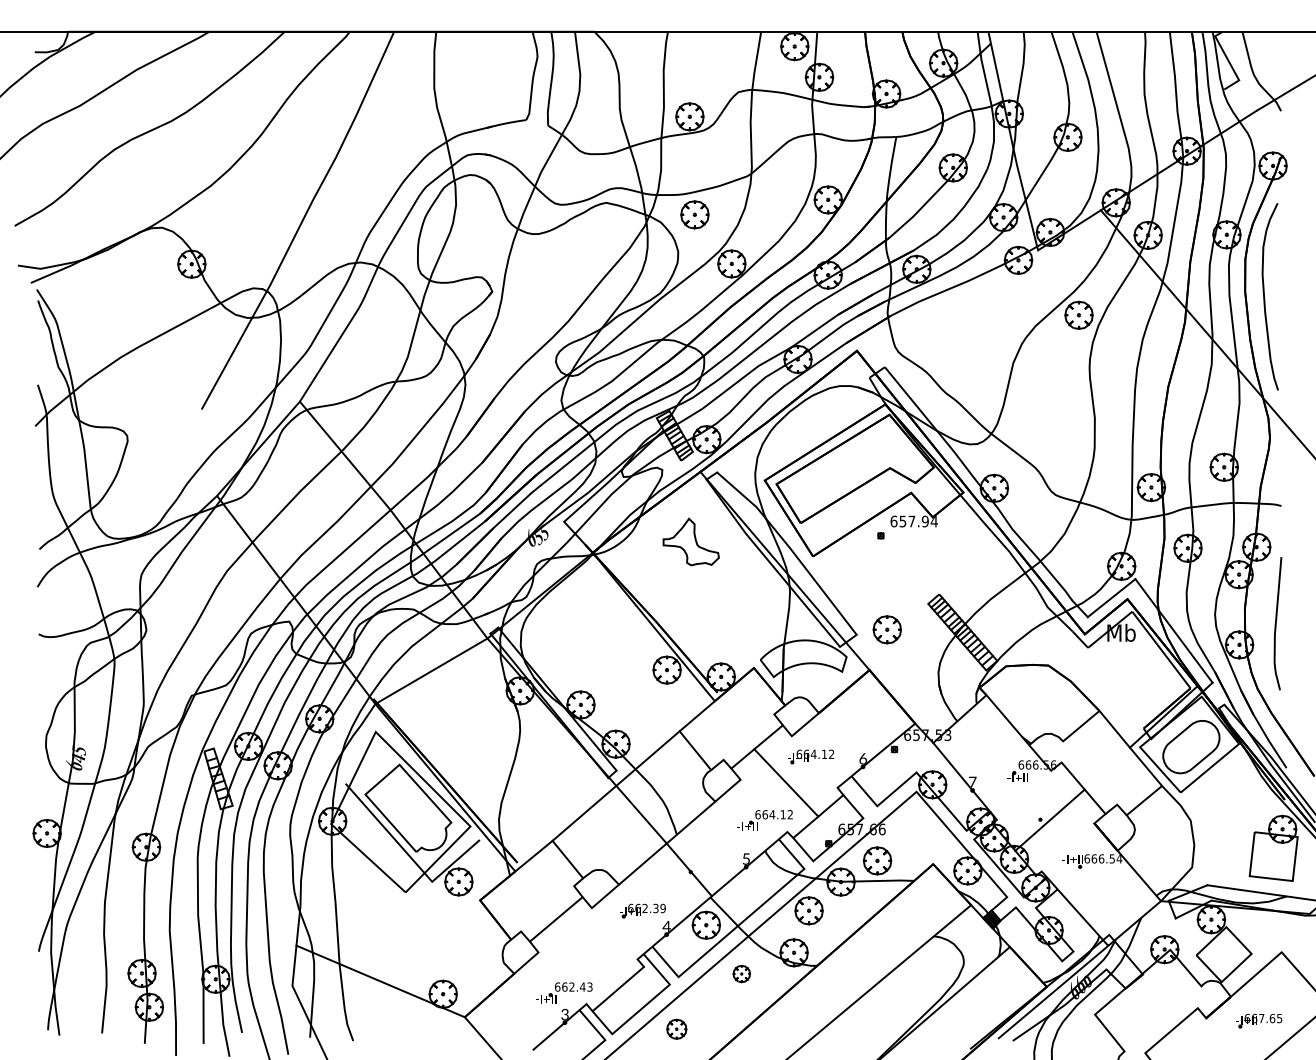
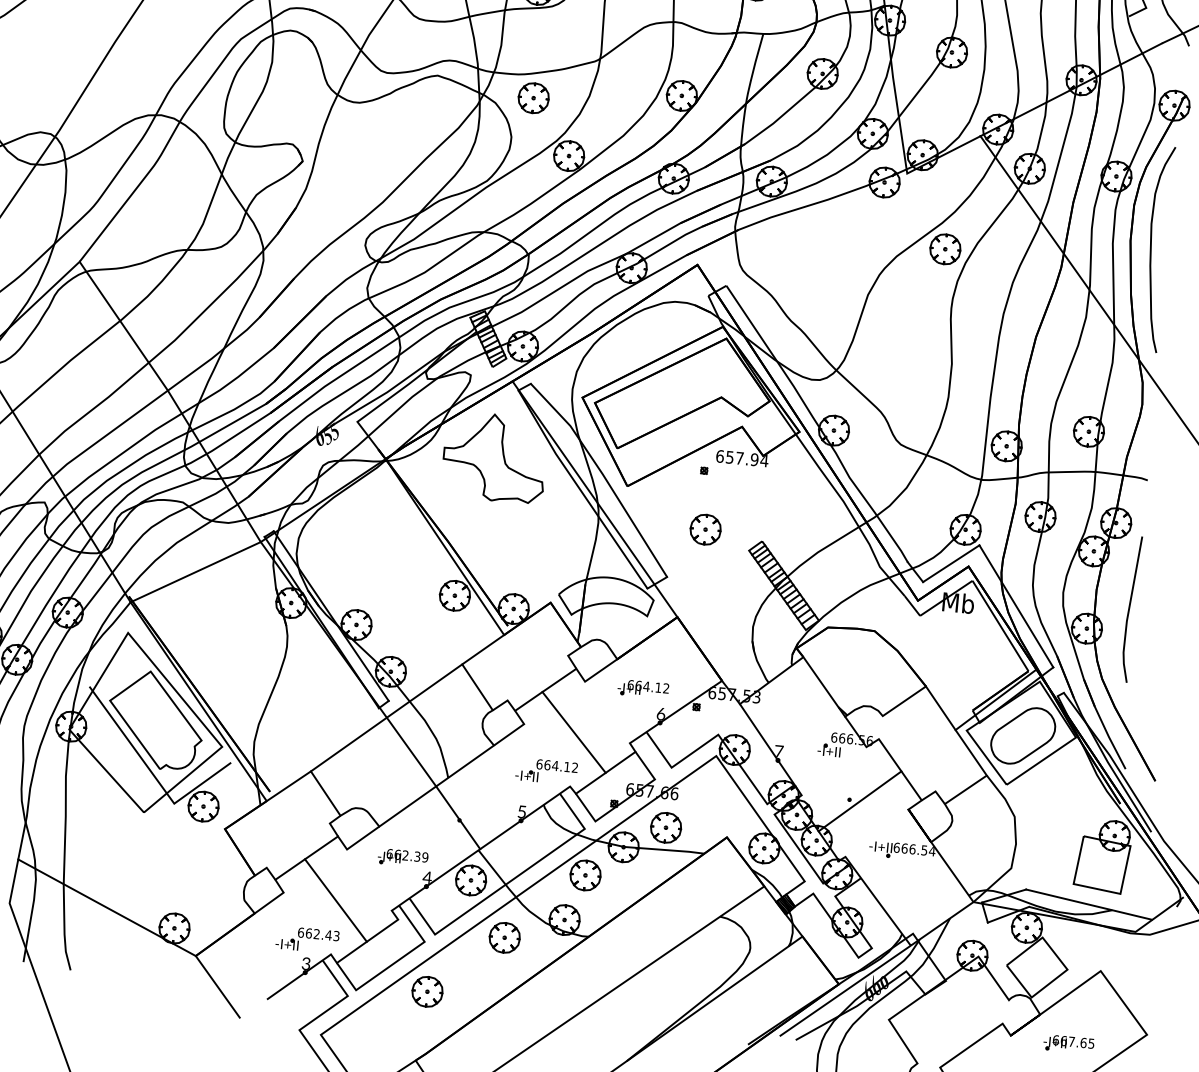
part: (691, 541) -> (495, 456), size x1.67
part: (886, 629) -> (704, 529), moved
part: (811, 756) -> (643, 688), moved
line: (585, 954) -> (335, 899), added
part: (741, 973) -> (504, 937), size x1.67
part: (676, 1028) -> (427, 990), size x1.43

